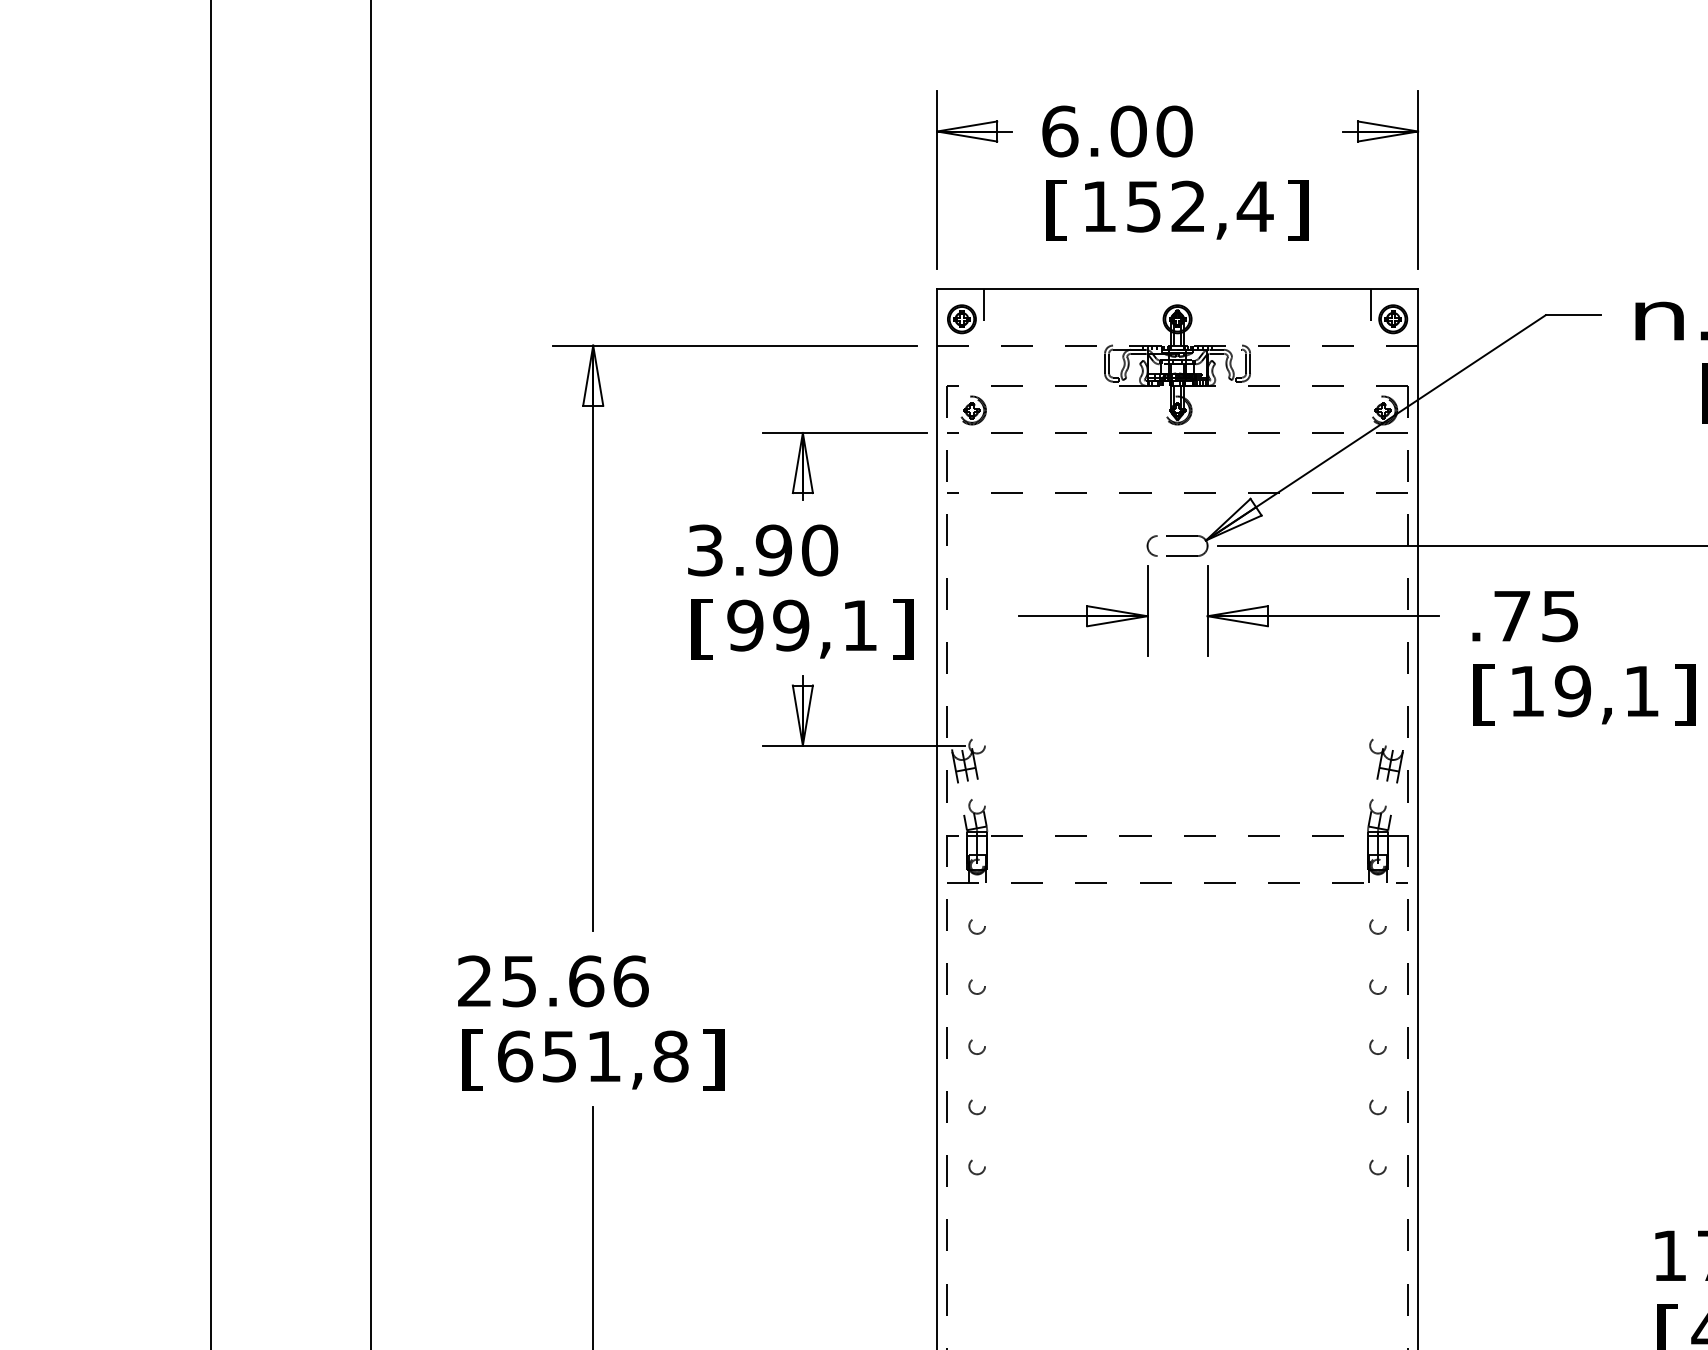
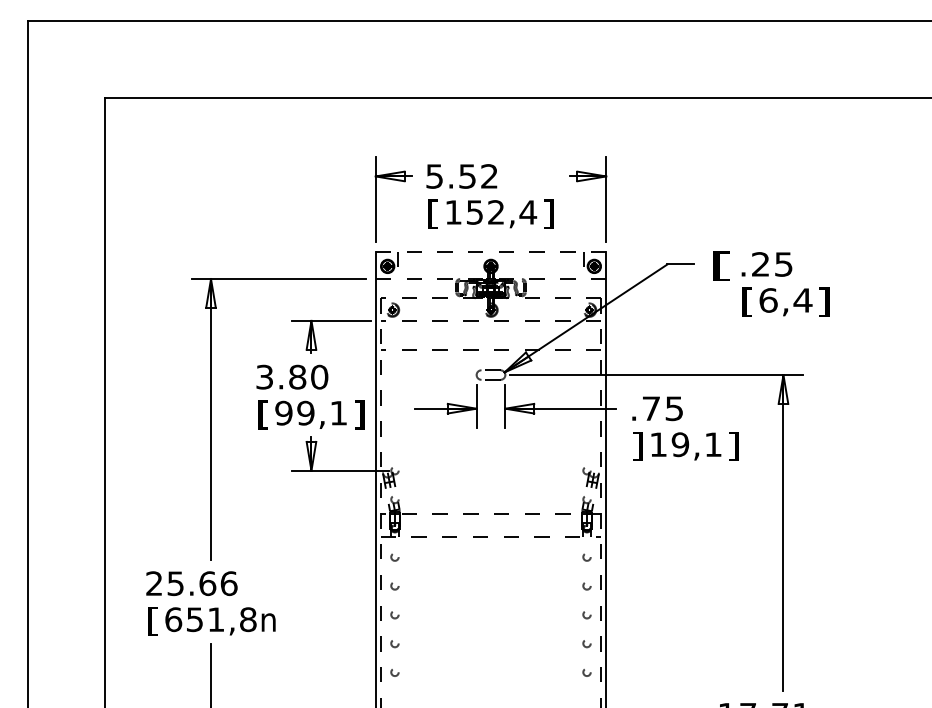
text: (1118, 131) -> (462, 176), 6.00 -> 5.52
line: (1178, 288) -> (491, 251), solid -> dashed
text: (1658, 317) -> (721, 265), n -> [
text: (773, 551) -> (297, 377), 3.90 -> 3.80
text: (1483, 695) -> (637, 446), [ -> ]
text: (713, 1060) -> (268, 621), ] -> n

